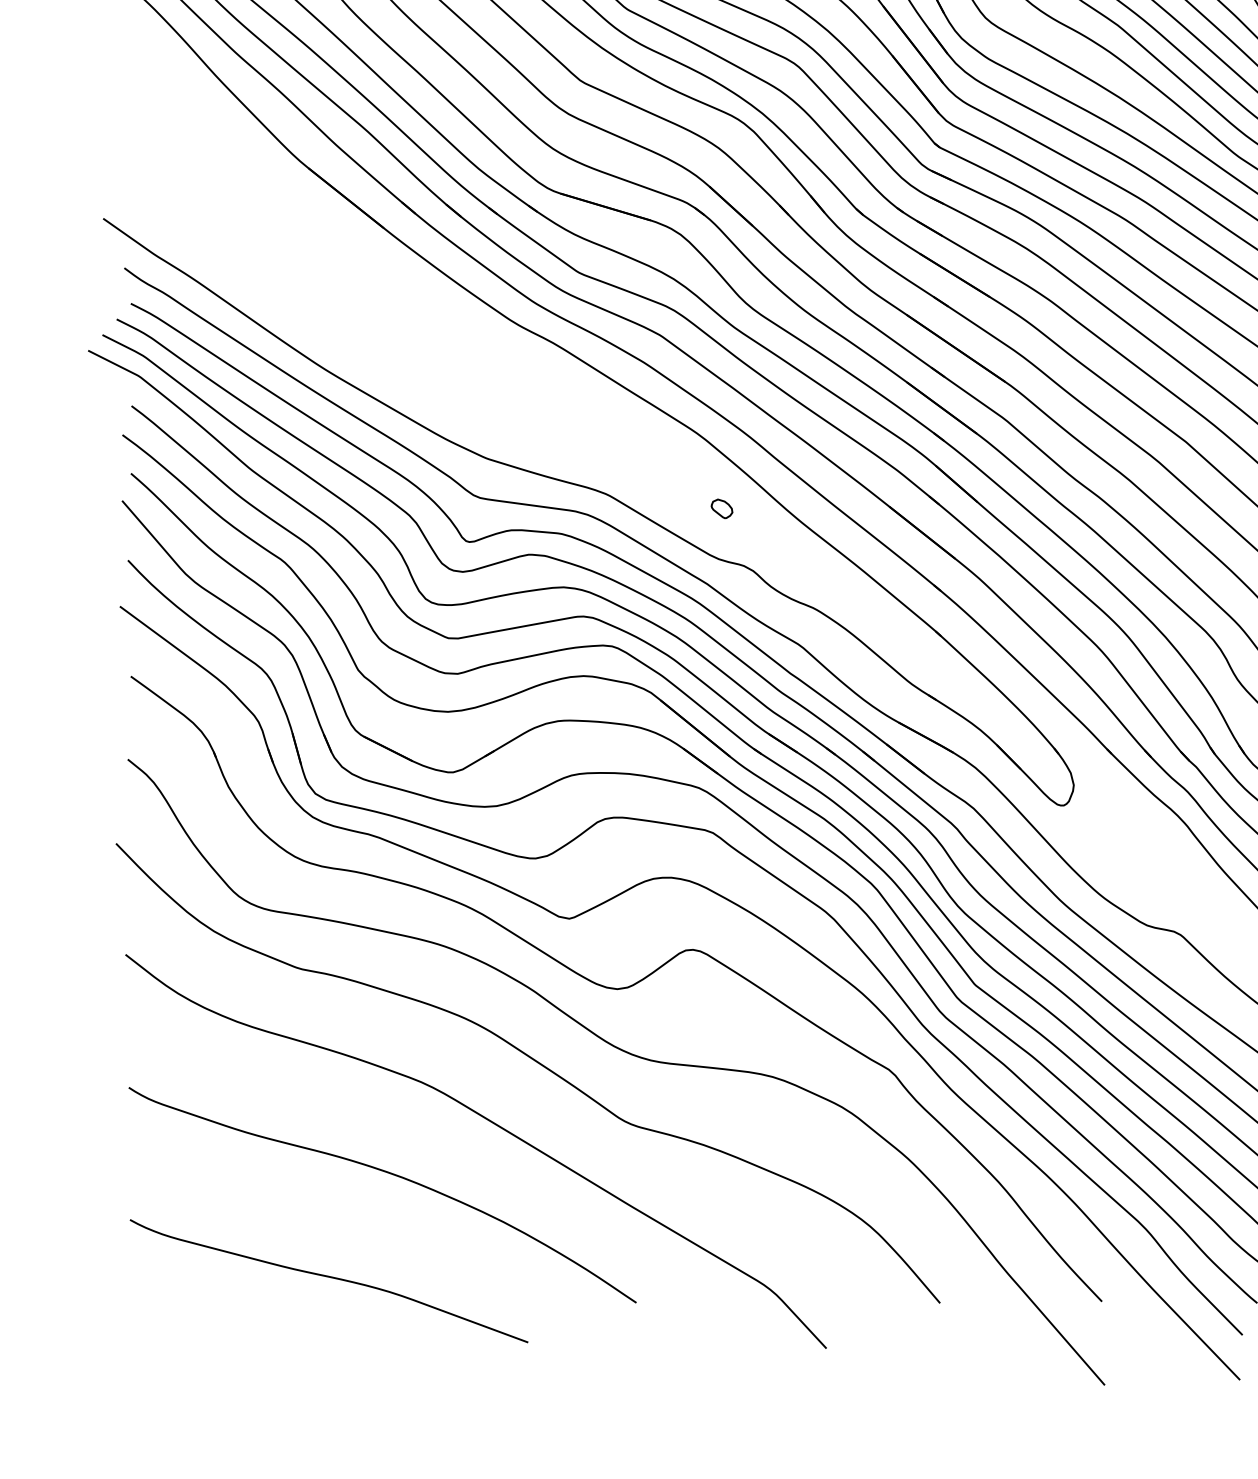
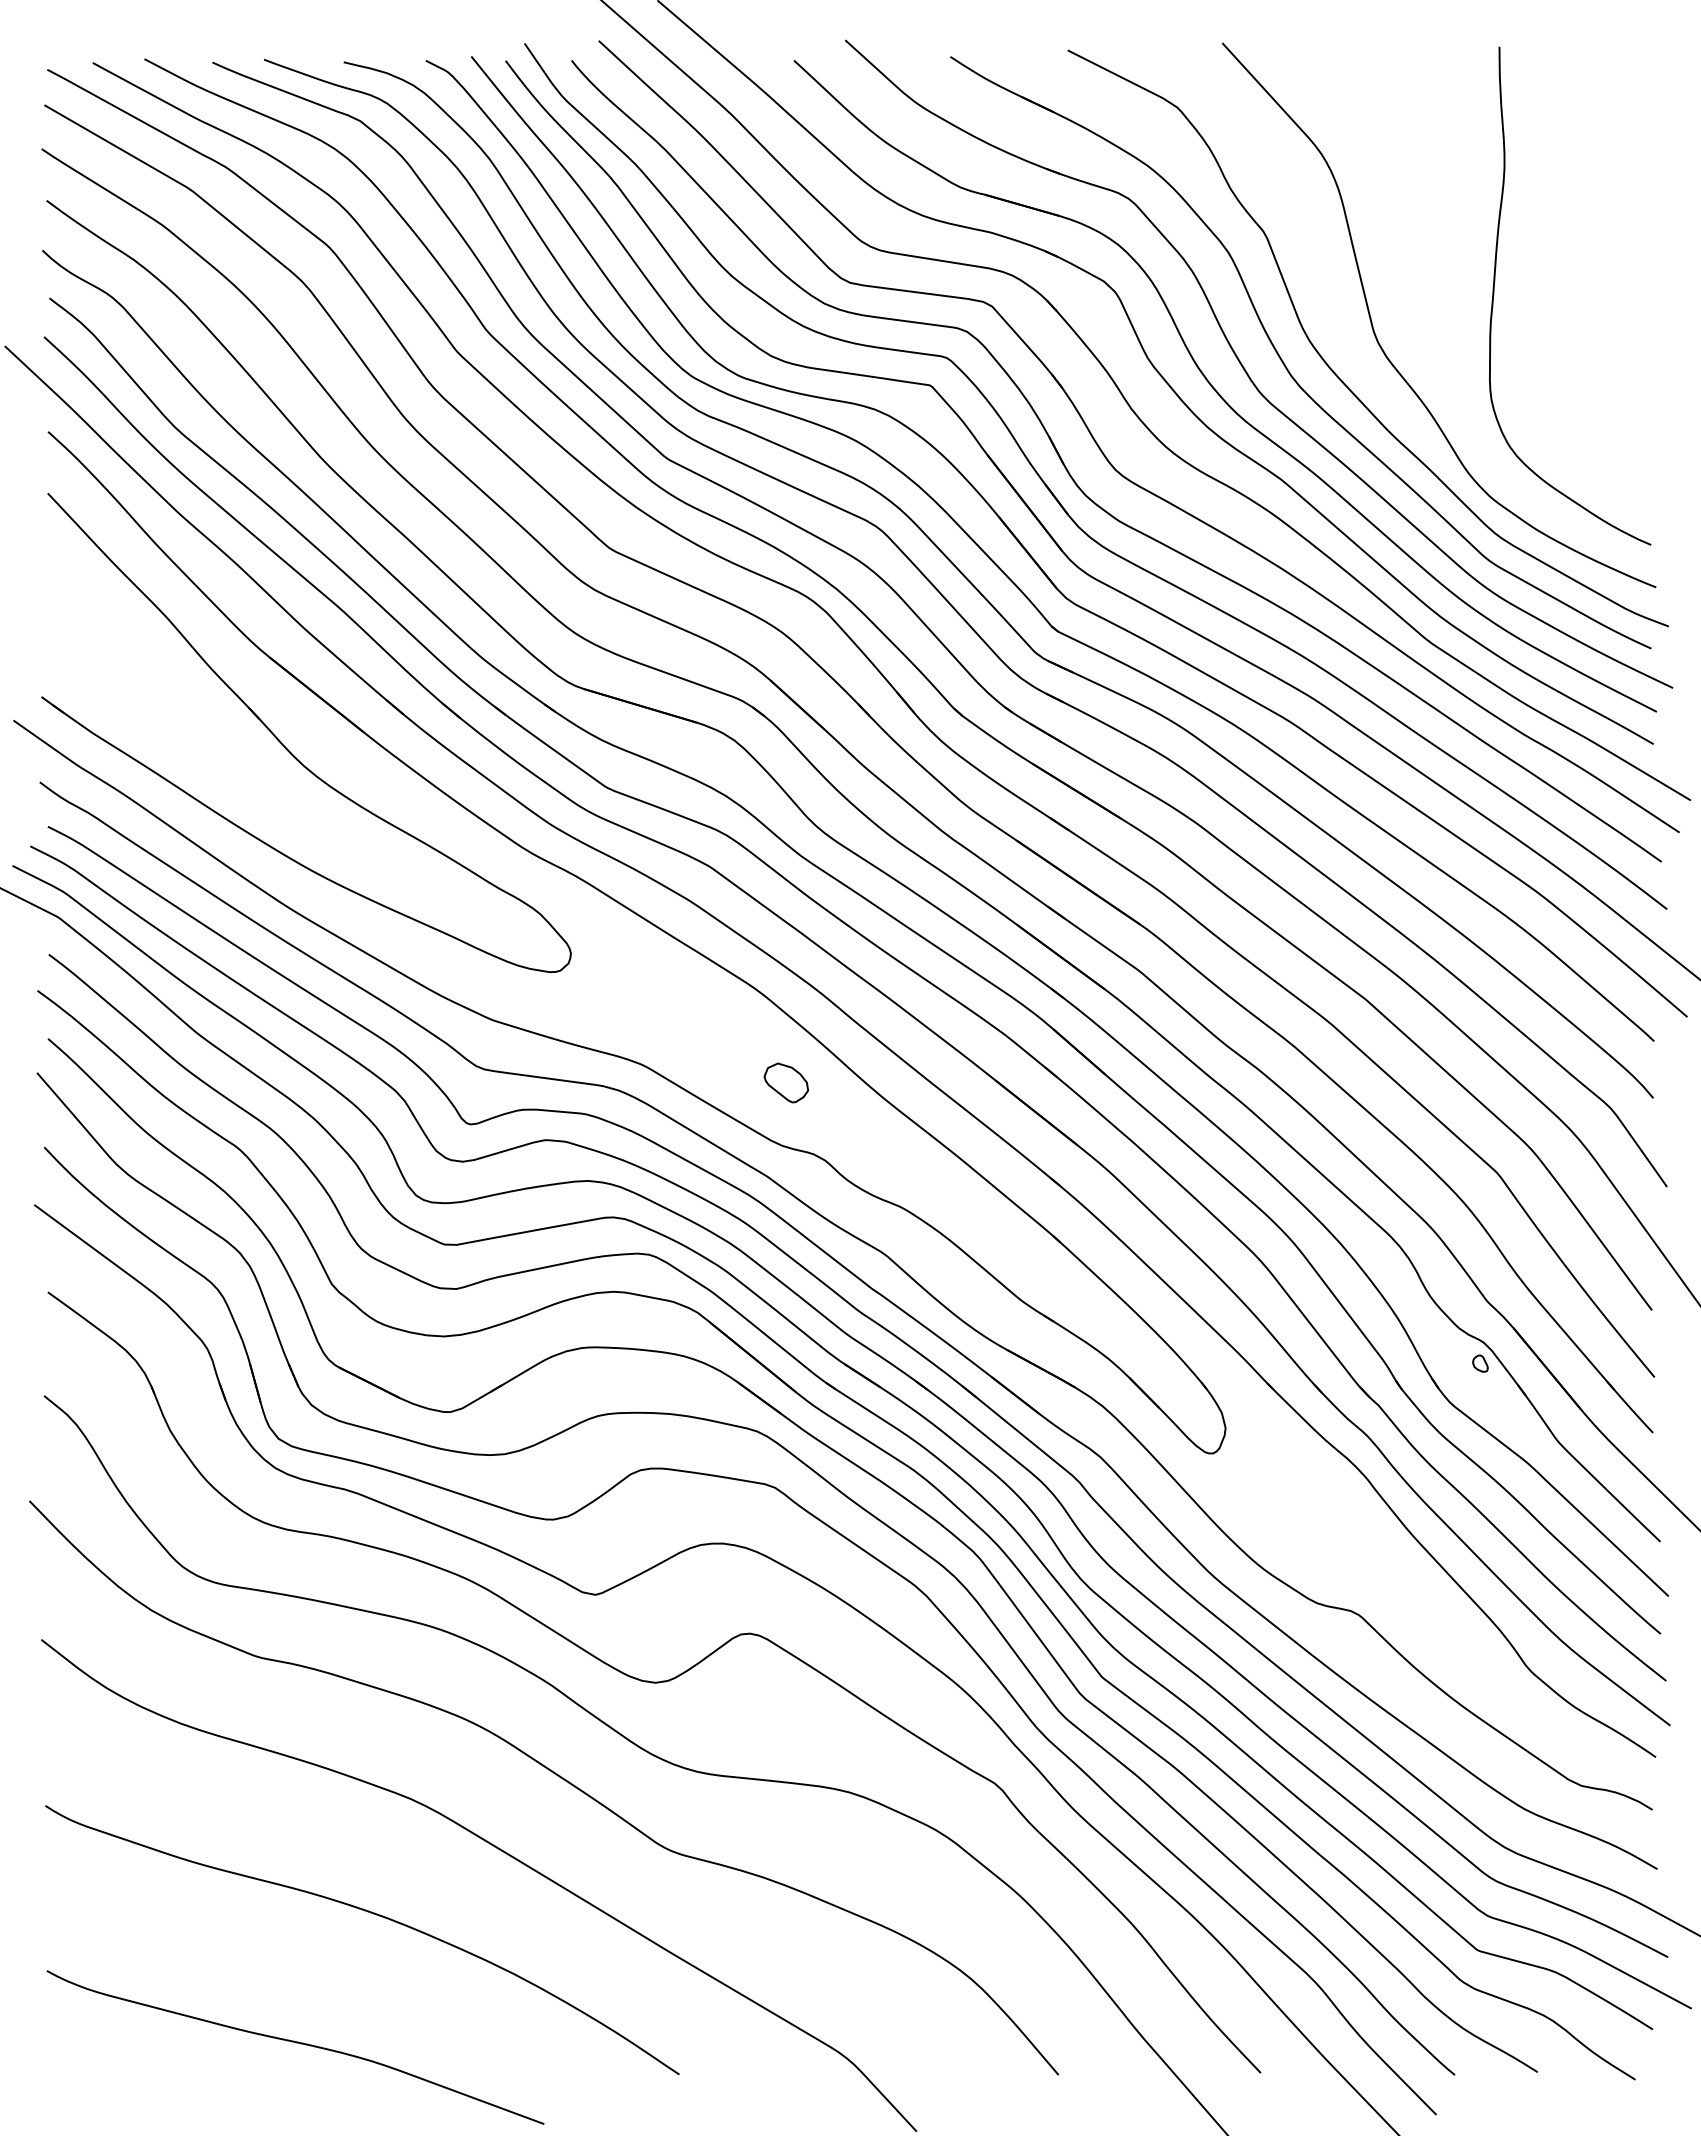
part: (323, 241) -> (288, 749), added
part: (721, 508) -> (785, 1082), size x1.67

